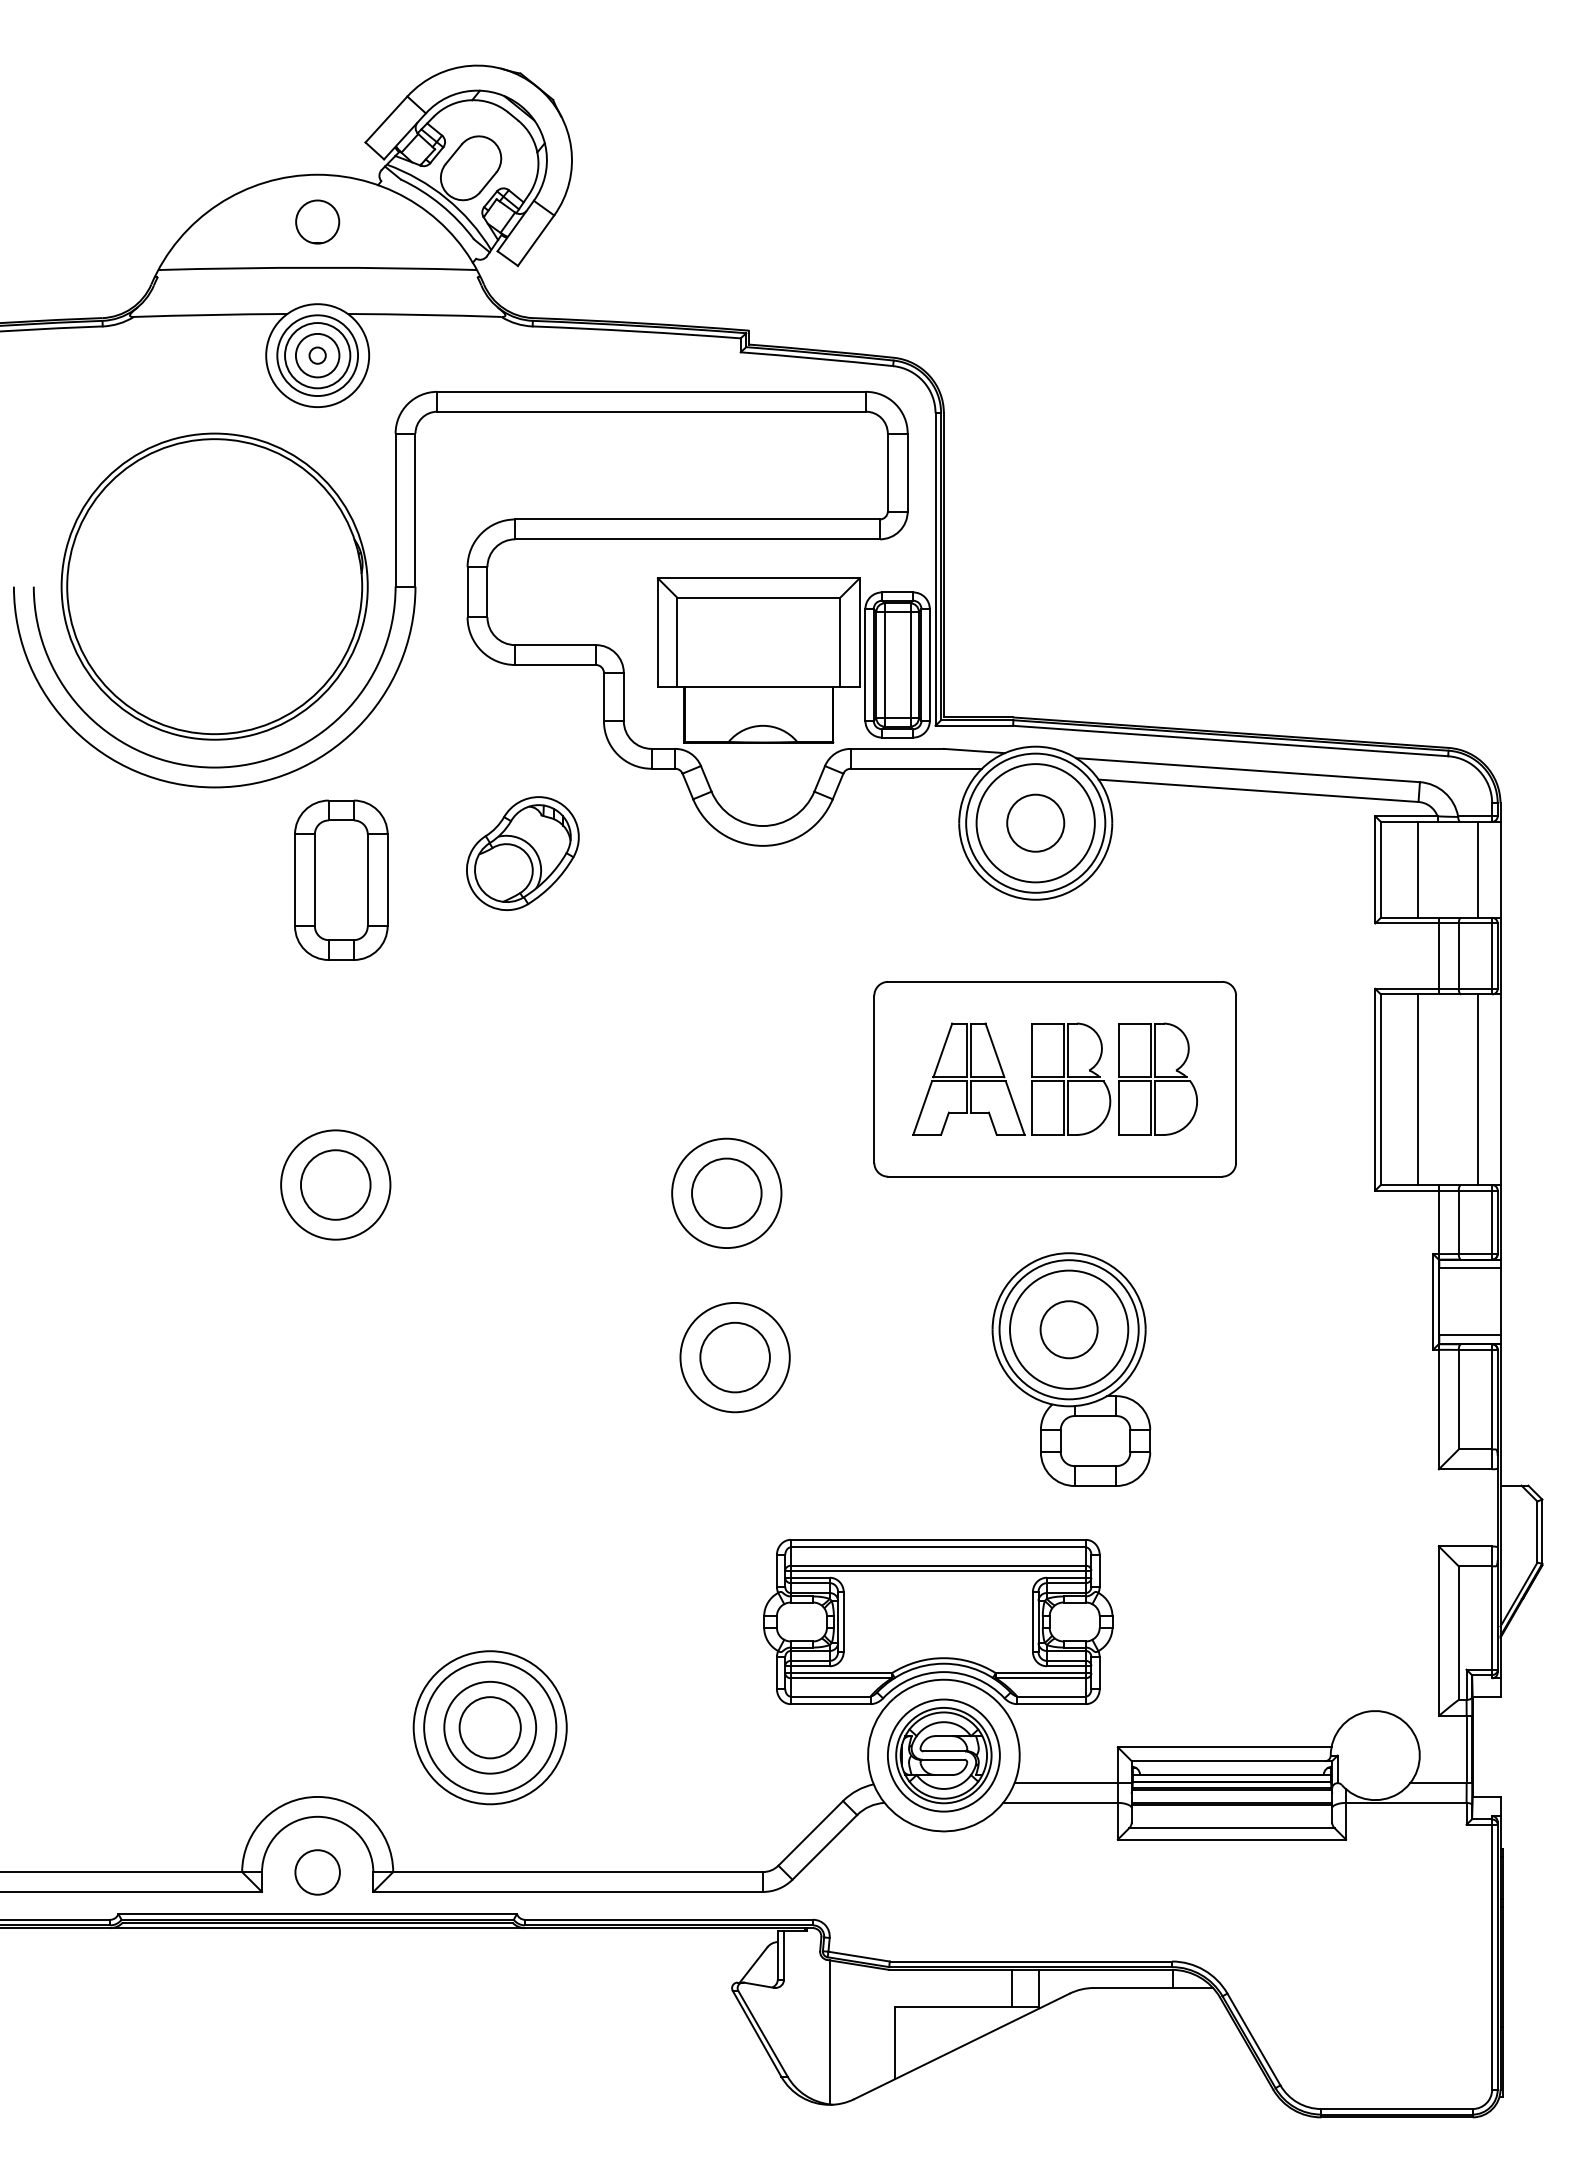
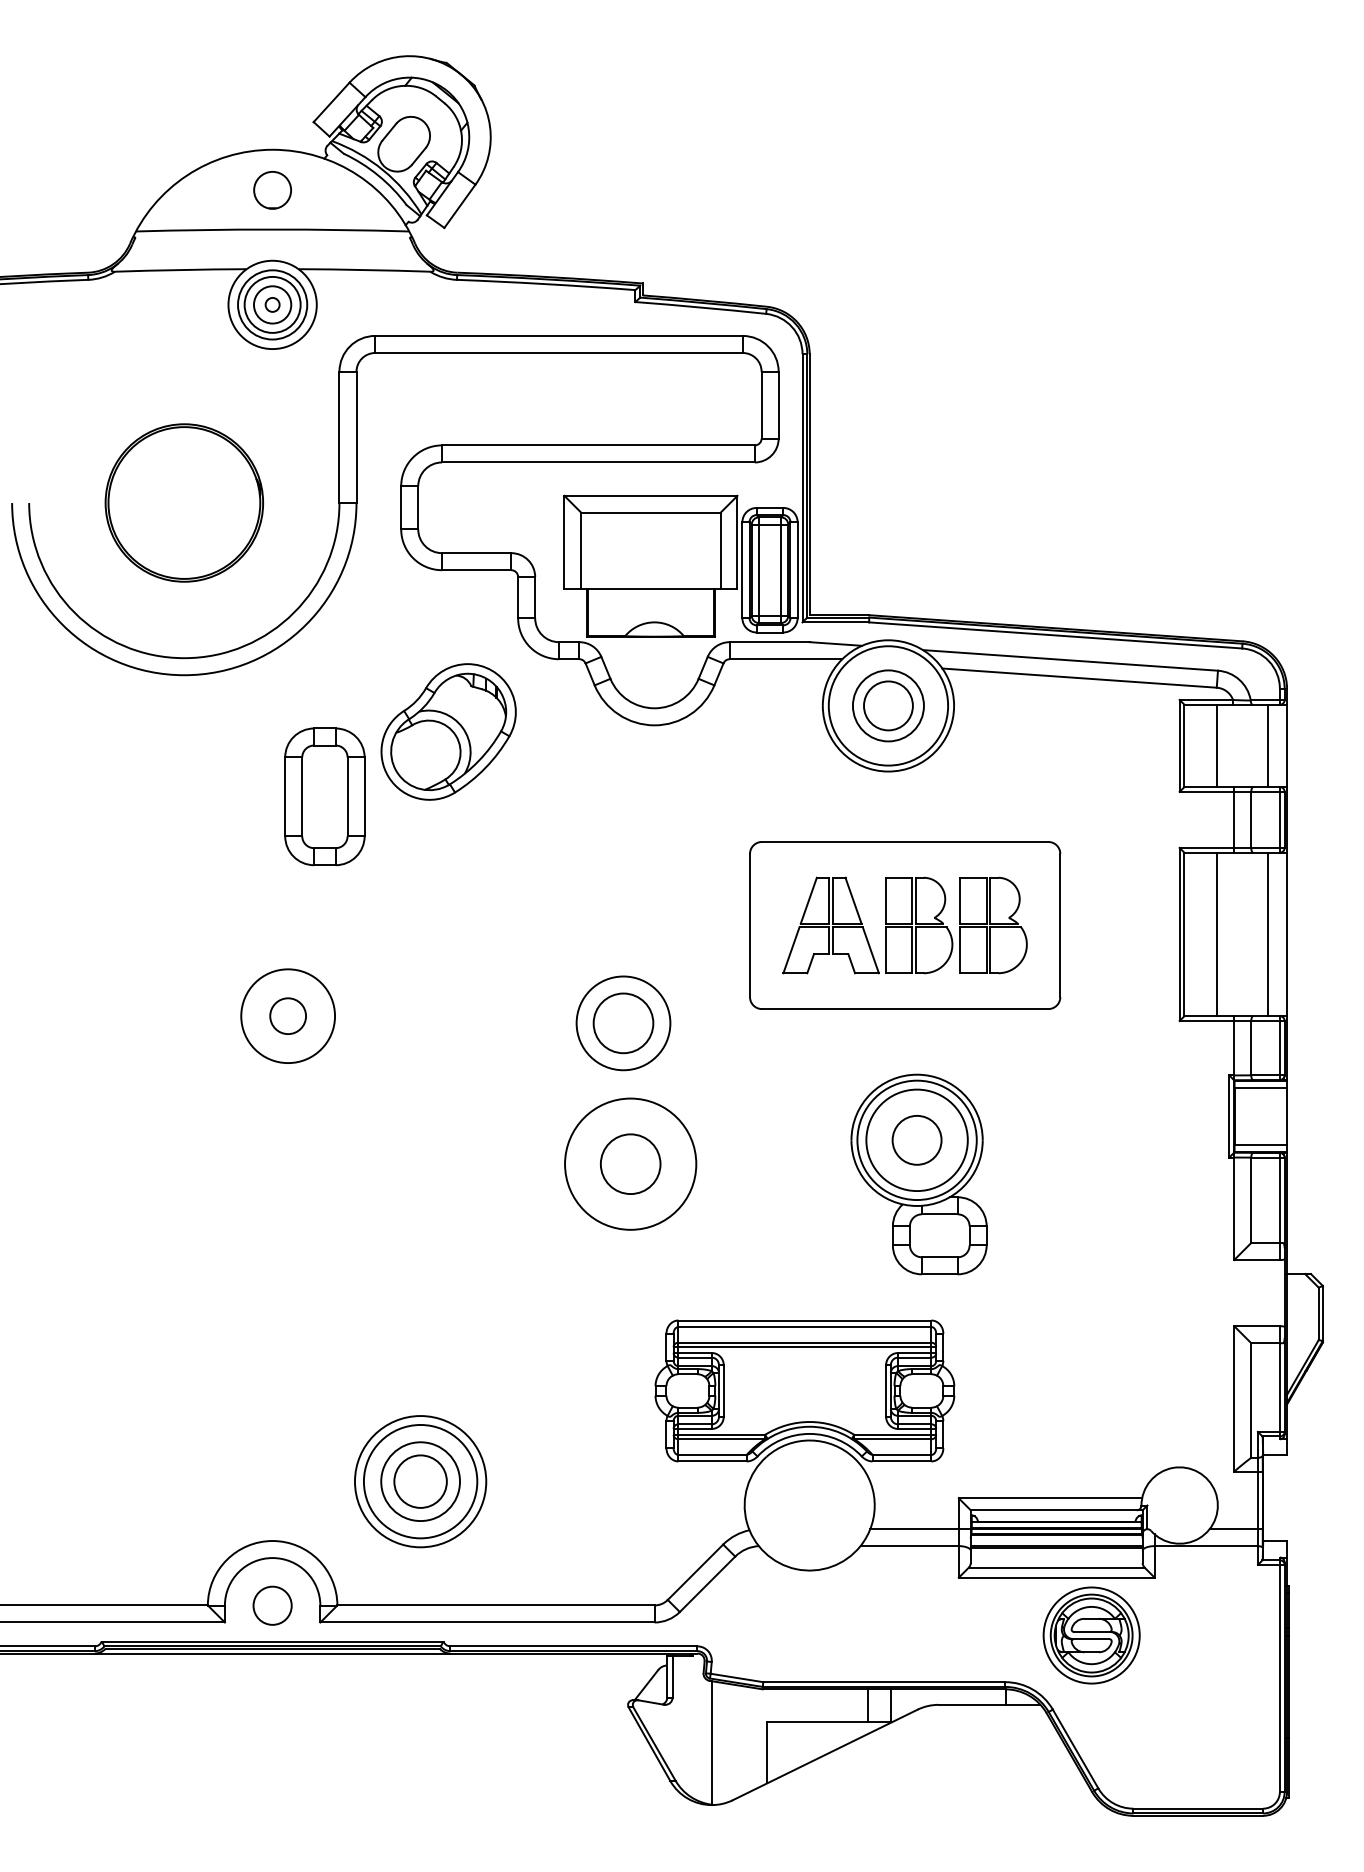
part: (214, 586) -> (184, 502), size x0.6
circle: (1035, 822) -> (888, 705), size x0.7
part: (522, 853) -> (448, 731), size x1.4
part: (340, 879) -> (324, 796), moved
circle: (335, 1185) -> (287, 1016), size x0.6
circle: (734, 1357) -> (630, 1164), size x1.4
part: (943, 1755) -> (1091, 1635), moved

